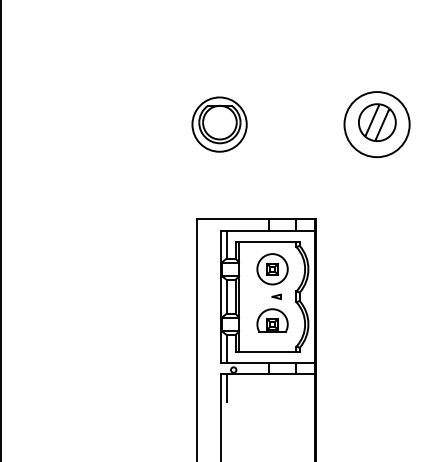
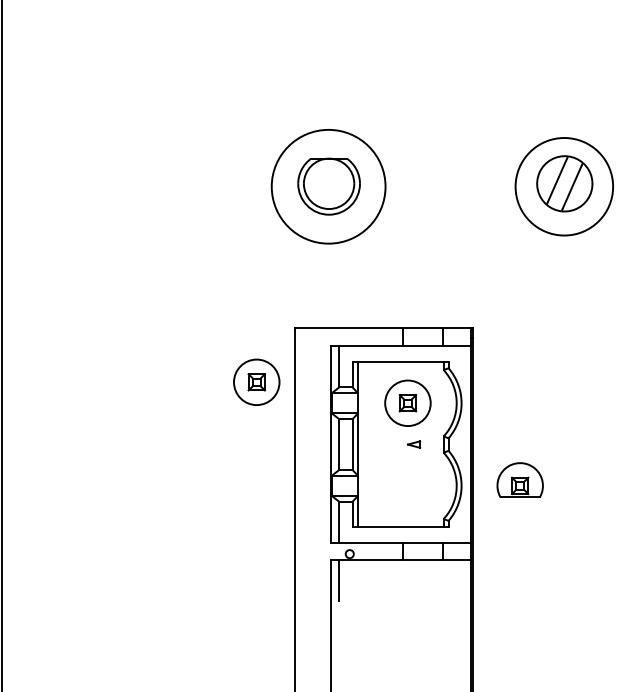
circle: (219, 124) -> (328, 186), size x1.4
part: (171, 255) -> (256, 382), added
part: (272, 320) -> (520, 479), moved

